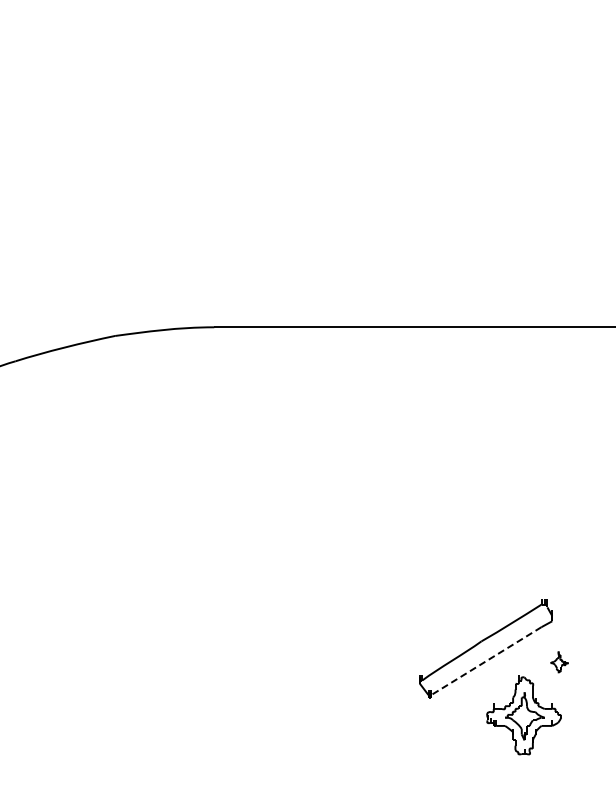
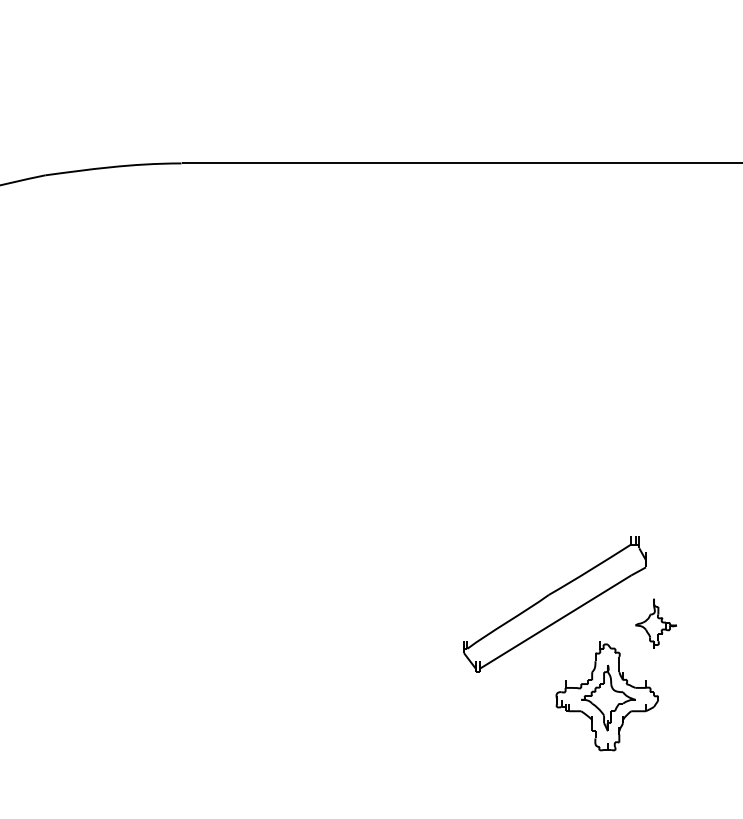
line: (486, 661) -> (555, 622), dashed -> solid
part: (559, 662) -> (655, 624), size x1.67

